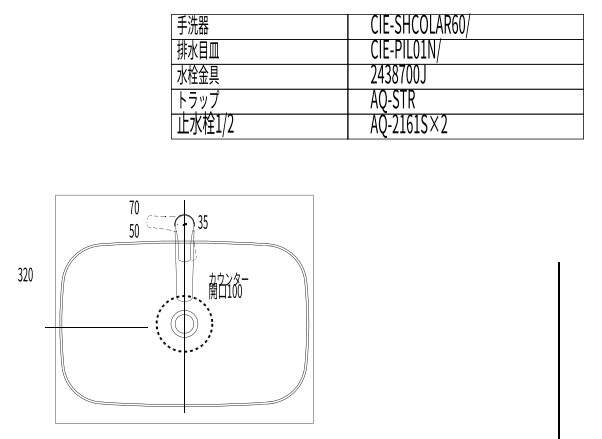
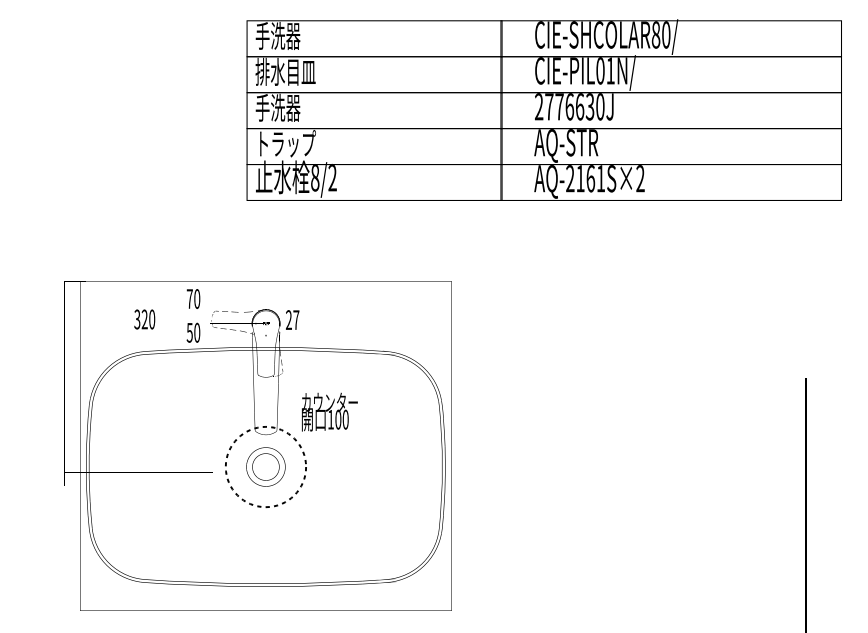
text: (454, 24) -> (655, 35), CIE-SHCOLAR60/ -> CIE-SHCOLAR80/
text: (197, 74) -> (284, 107), 水栓金具 -> 手洗器
text: (394, 74) -> (568, 107), 2438700J -> 2776630J
text: (218, 122) -> (315, 176), 1/2 -> 8/2
text: (202, 221) -> (291, 319), 35 -> 27
text: (25, 274) -> (144, 319), moved

